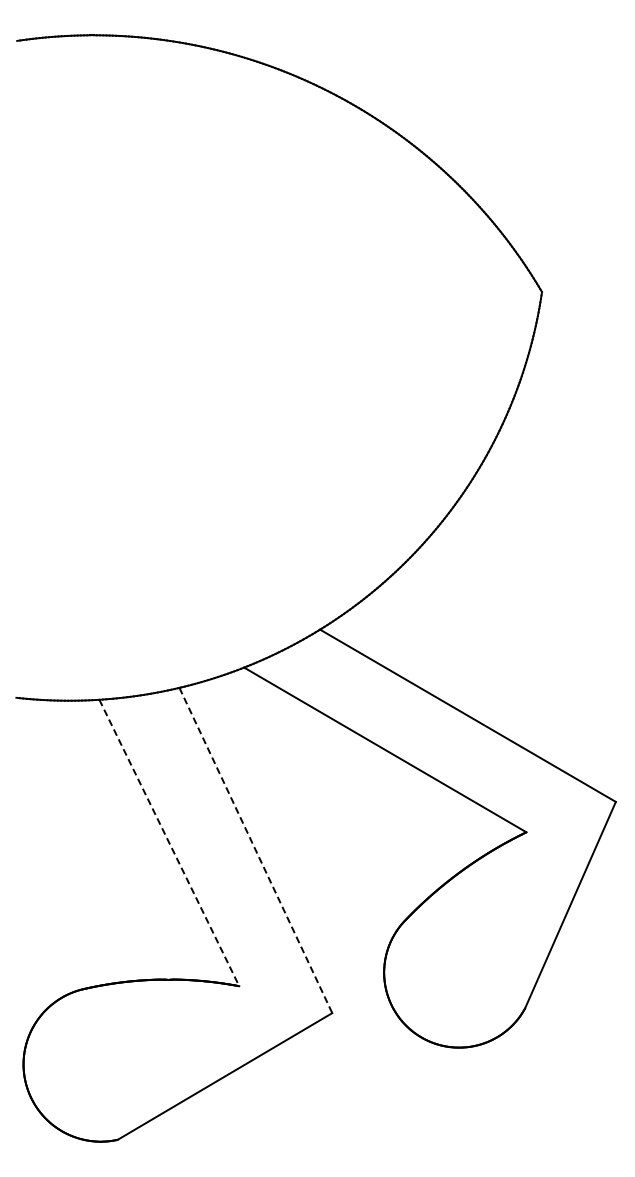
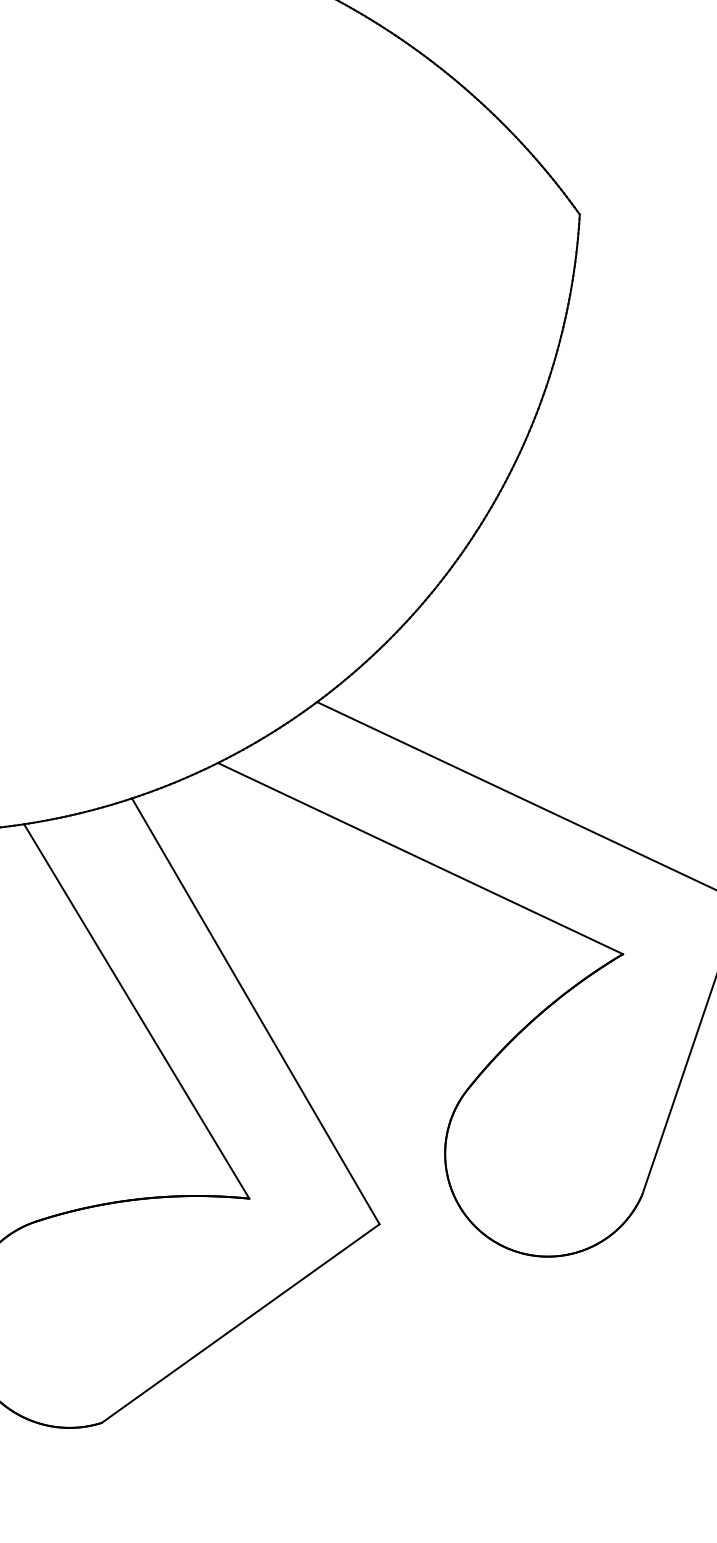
line: (169, 843) -> (137, 1012), dashed -> solid
line: (255, 850) -> (255, 1011), dashed -> solid

